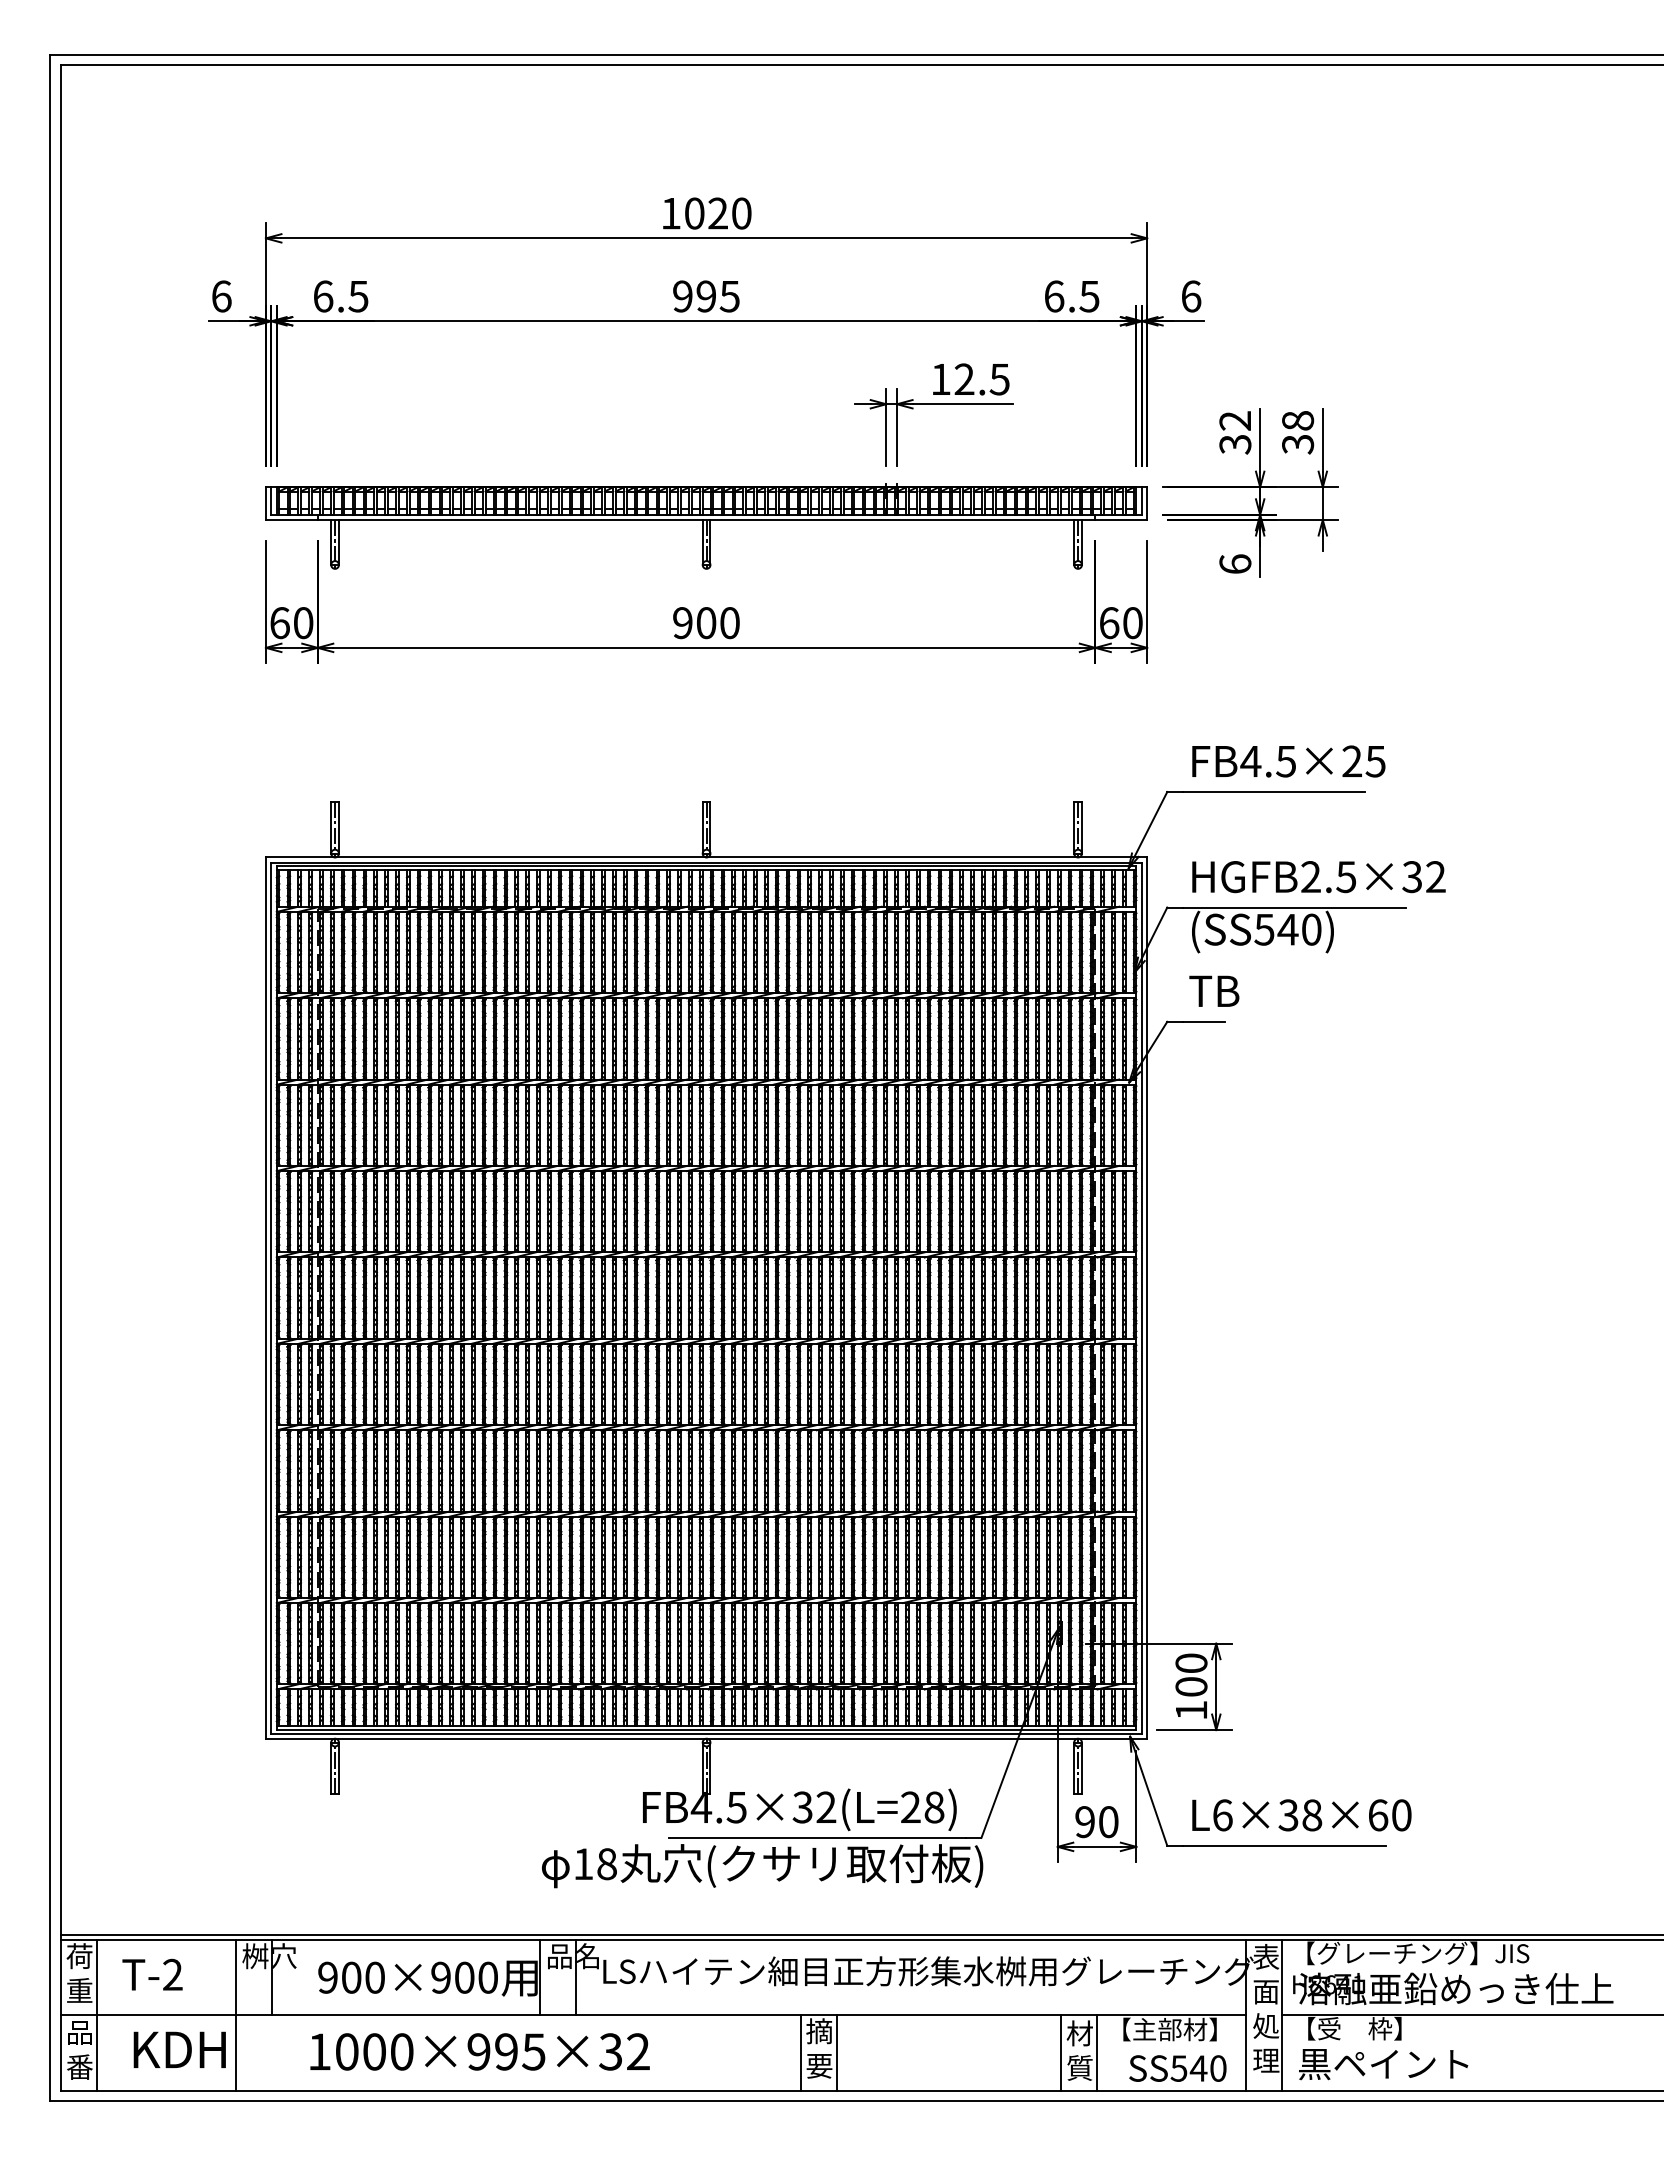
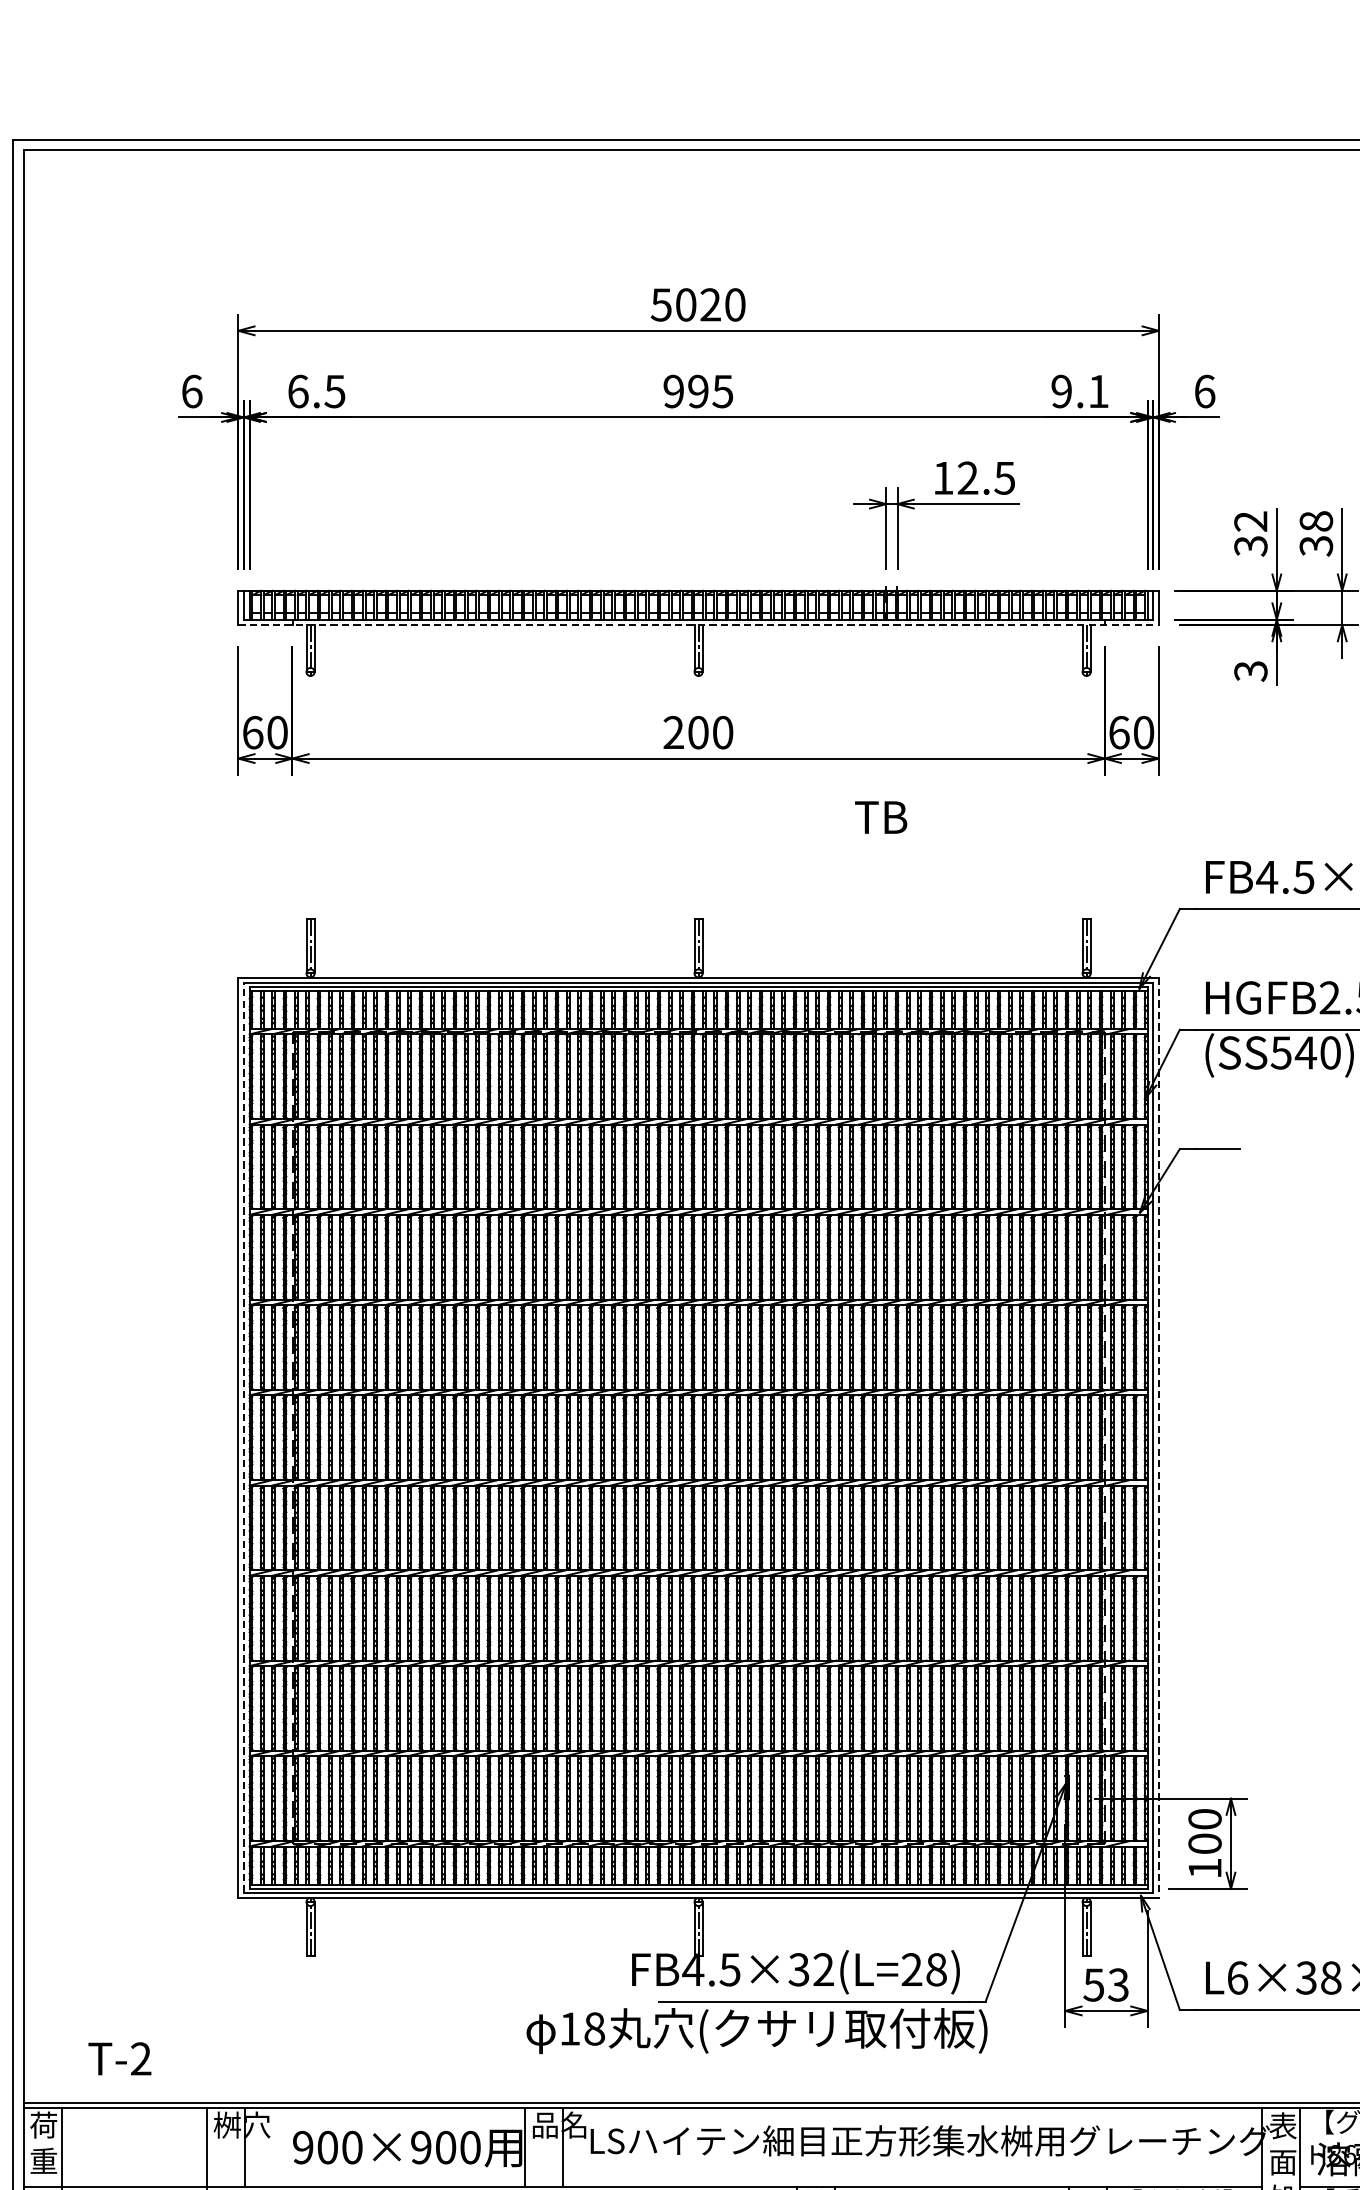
text: (670, 213) -> (660, 304), 1020 -> 5020
text: (1071, 296) -> (1079, 391), 6.5 -> 9.1
line: (706, 520) -> (698, 625), solid -> dashed
text: (1235, 564) -> (1251, 671), 6 -> 3
text: (682, 623) -> (673, 733), 900 -> 200
text: (1214, 990) -> (881, 816), moved
line: (271, 1297) -> (244, 1437), solid -> dashed
line: (1147, 1298) -> (1159, 1438), solid -> dashed
text: (1096, 1822) -> (1105, 1985), 90 -> 53
text: (152, 1974) -> (119, 2058), moved

